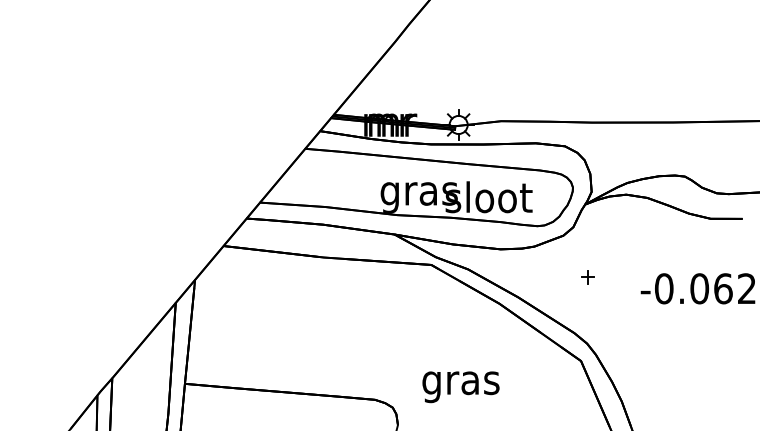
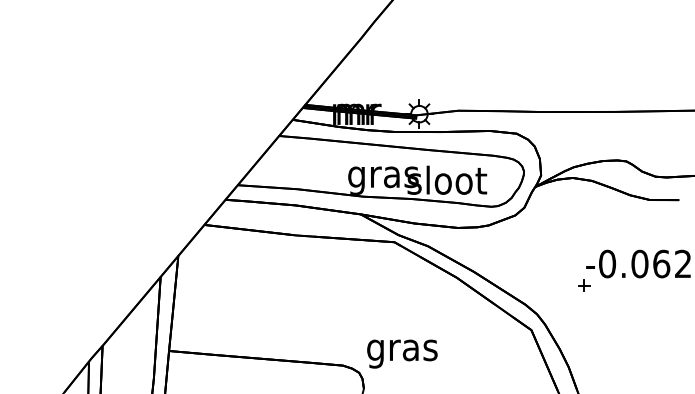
part: (587, 277) -> (583, 285), moved
text: (460, 387) -> (401, 354), moved

